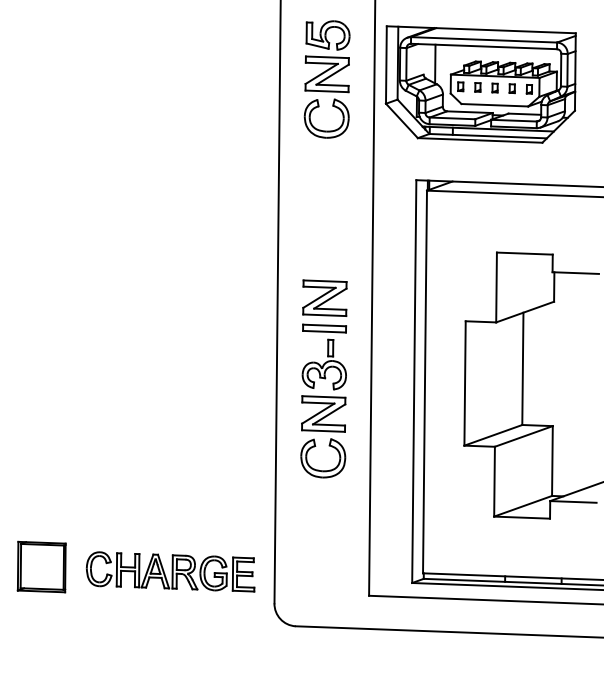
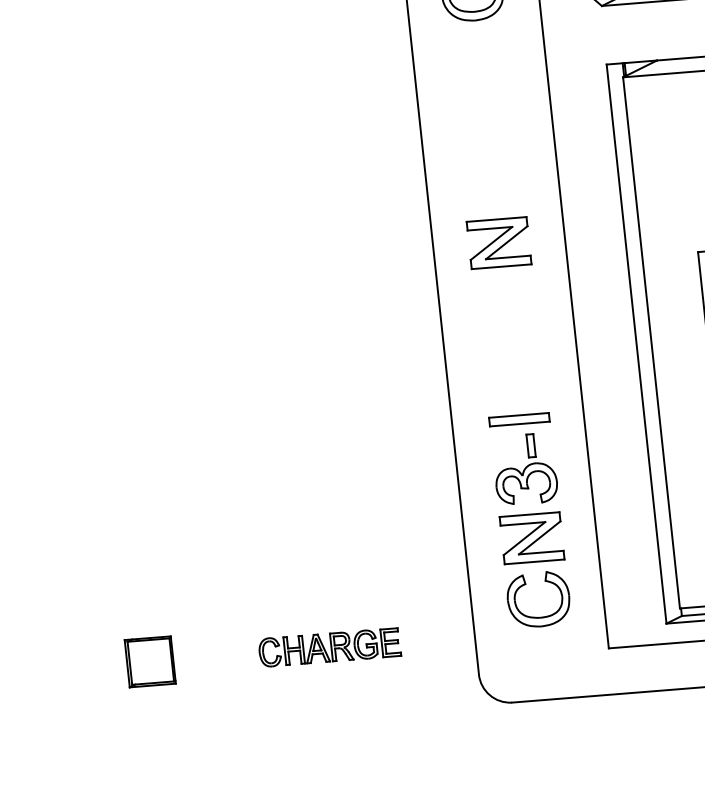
part: (323, 400) -> (529, 519), moved
part: (41, 566) -> (149, 661), size x0.7
part: (170, 571) -> (329, 647), size x0.6

